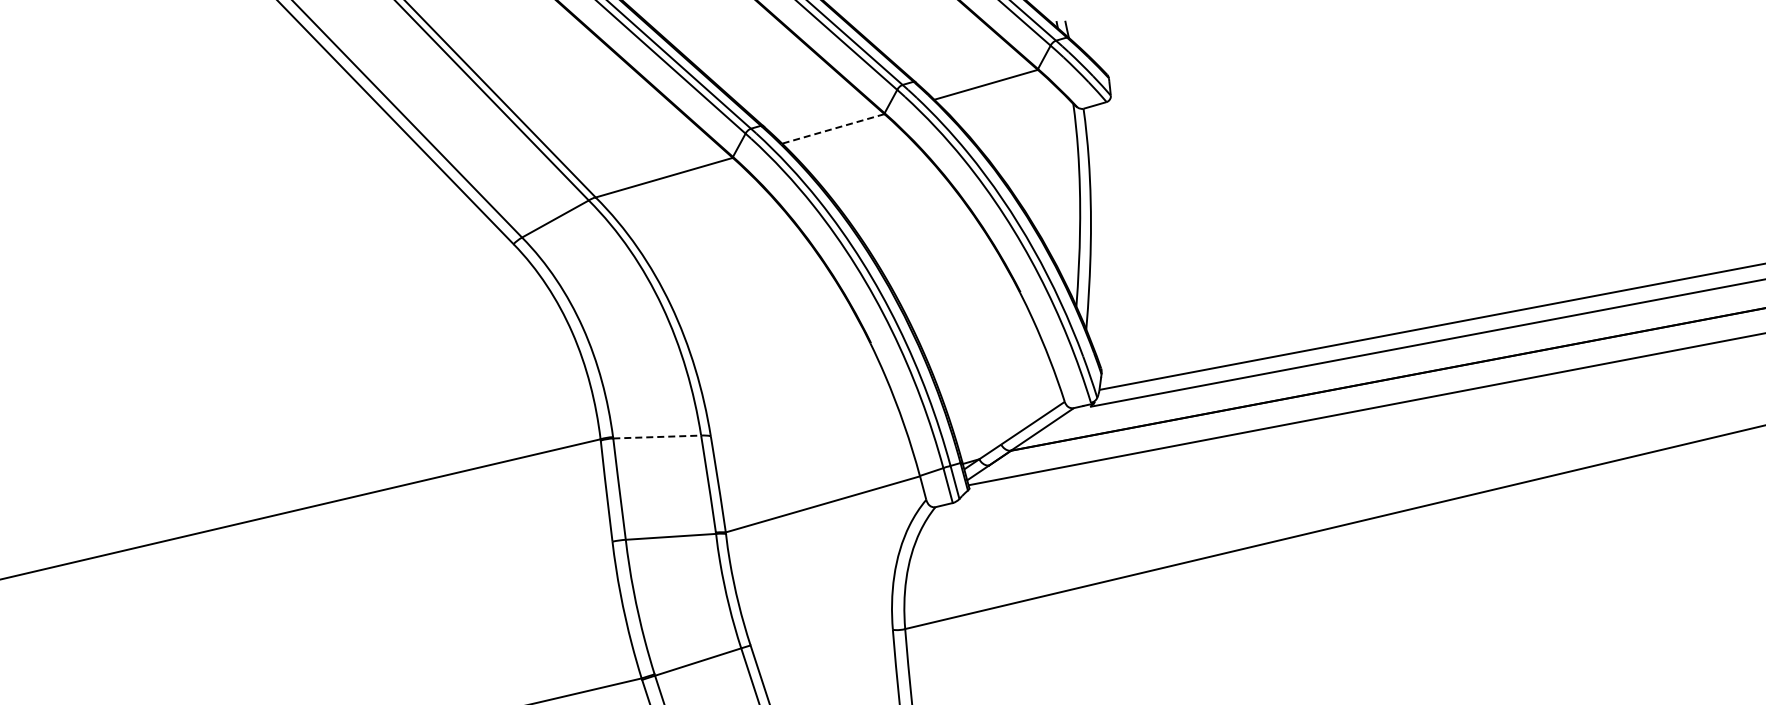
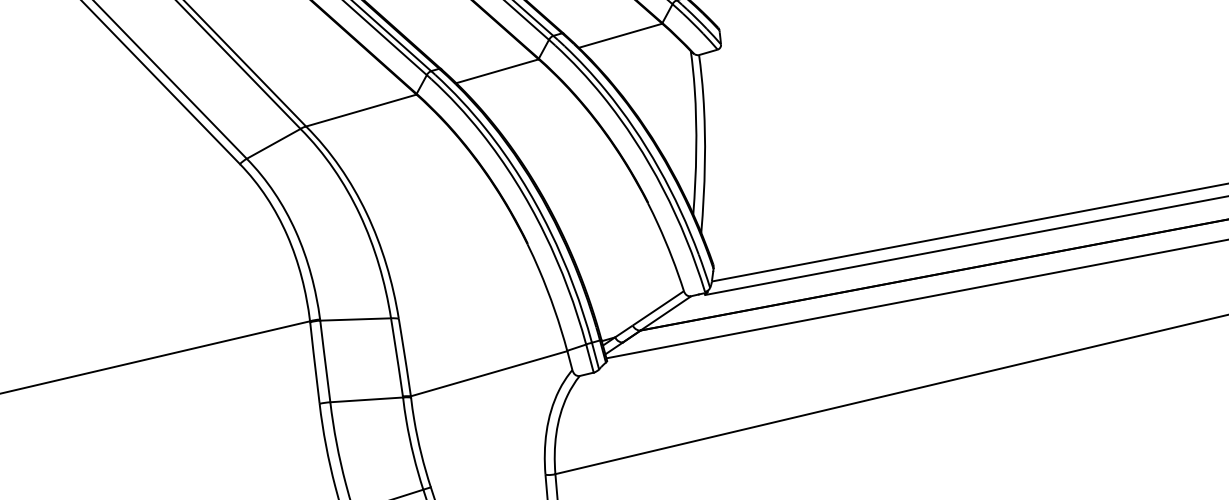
line: (832, 129) -> (496, 71), dashed -> solid
line: (657, 437) -> (355, 319), dashed -> solid

